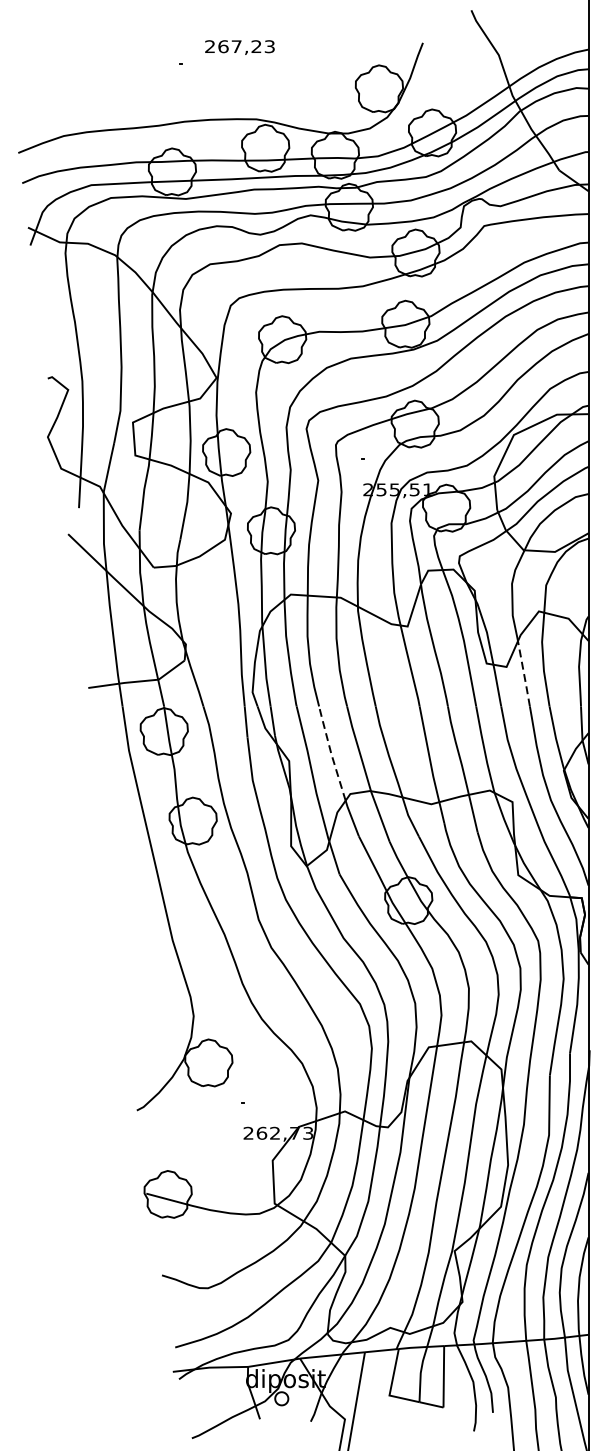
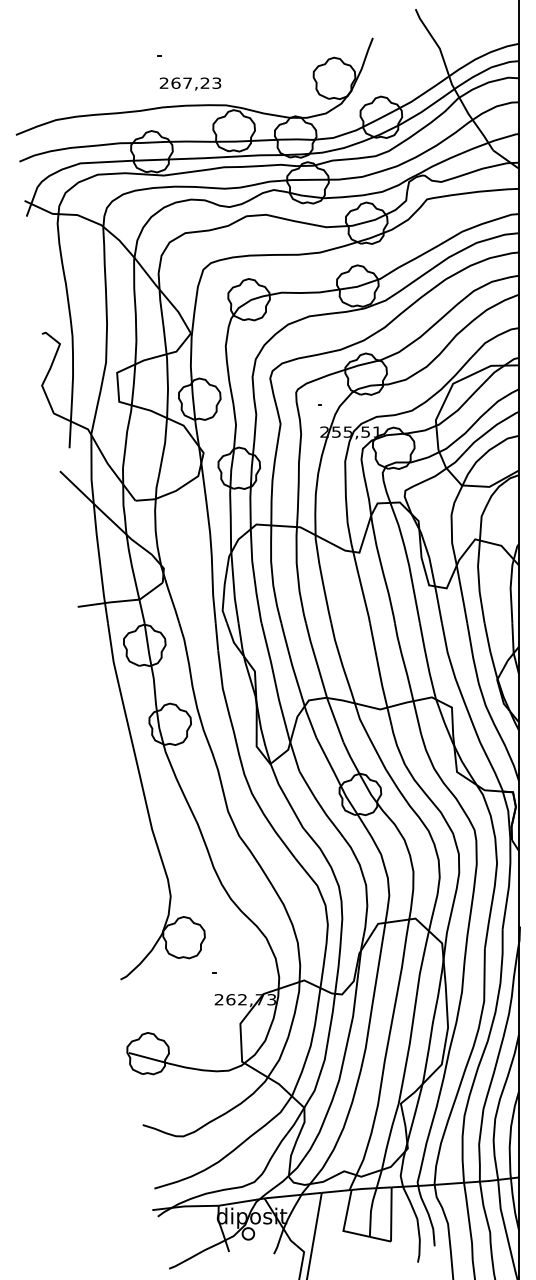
text: (239, 46) -> (190, 83), moved
line: (524, 673) -> (462, 594), dashed -> solid
line: (331, 753) -> (292, 664), dashed -> solid

